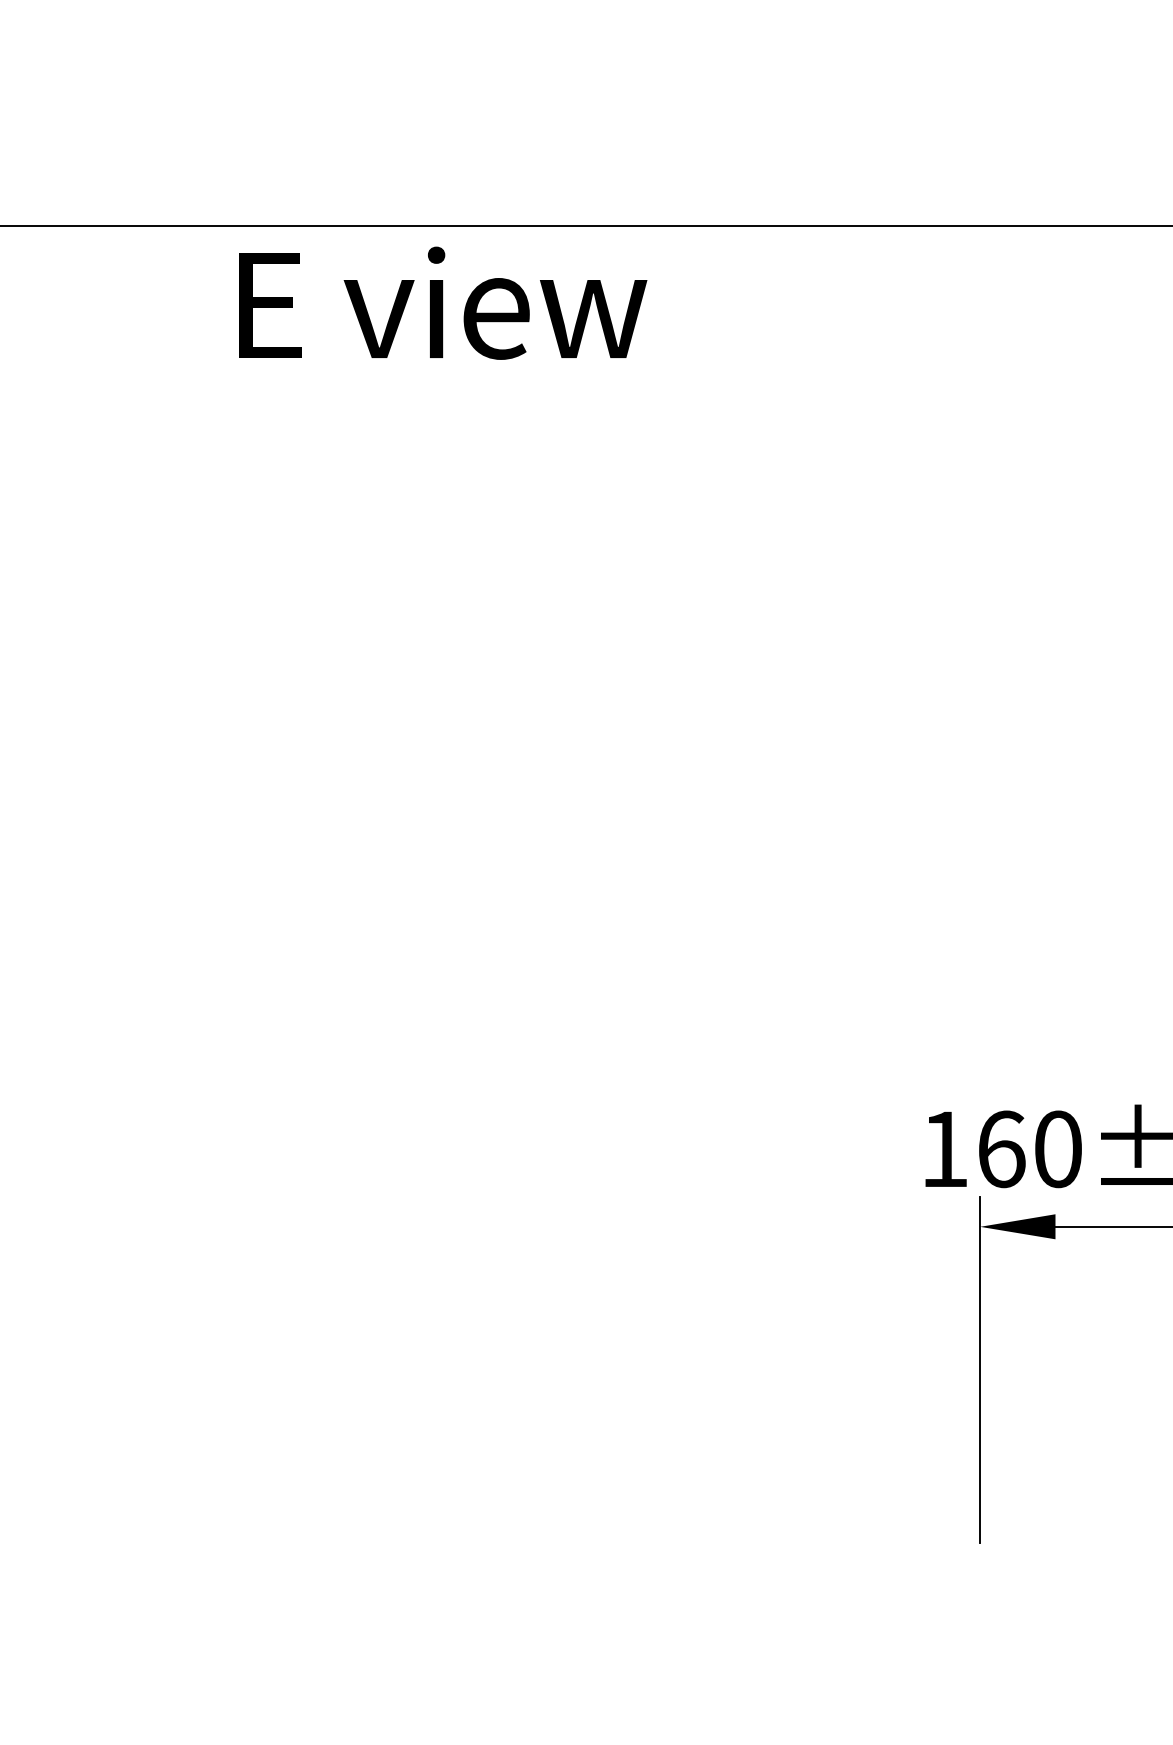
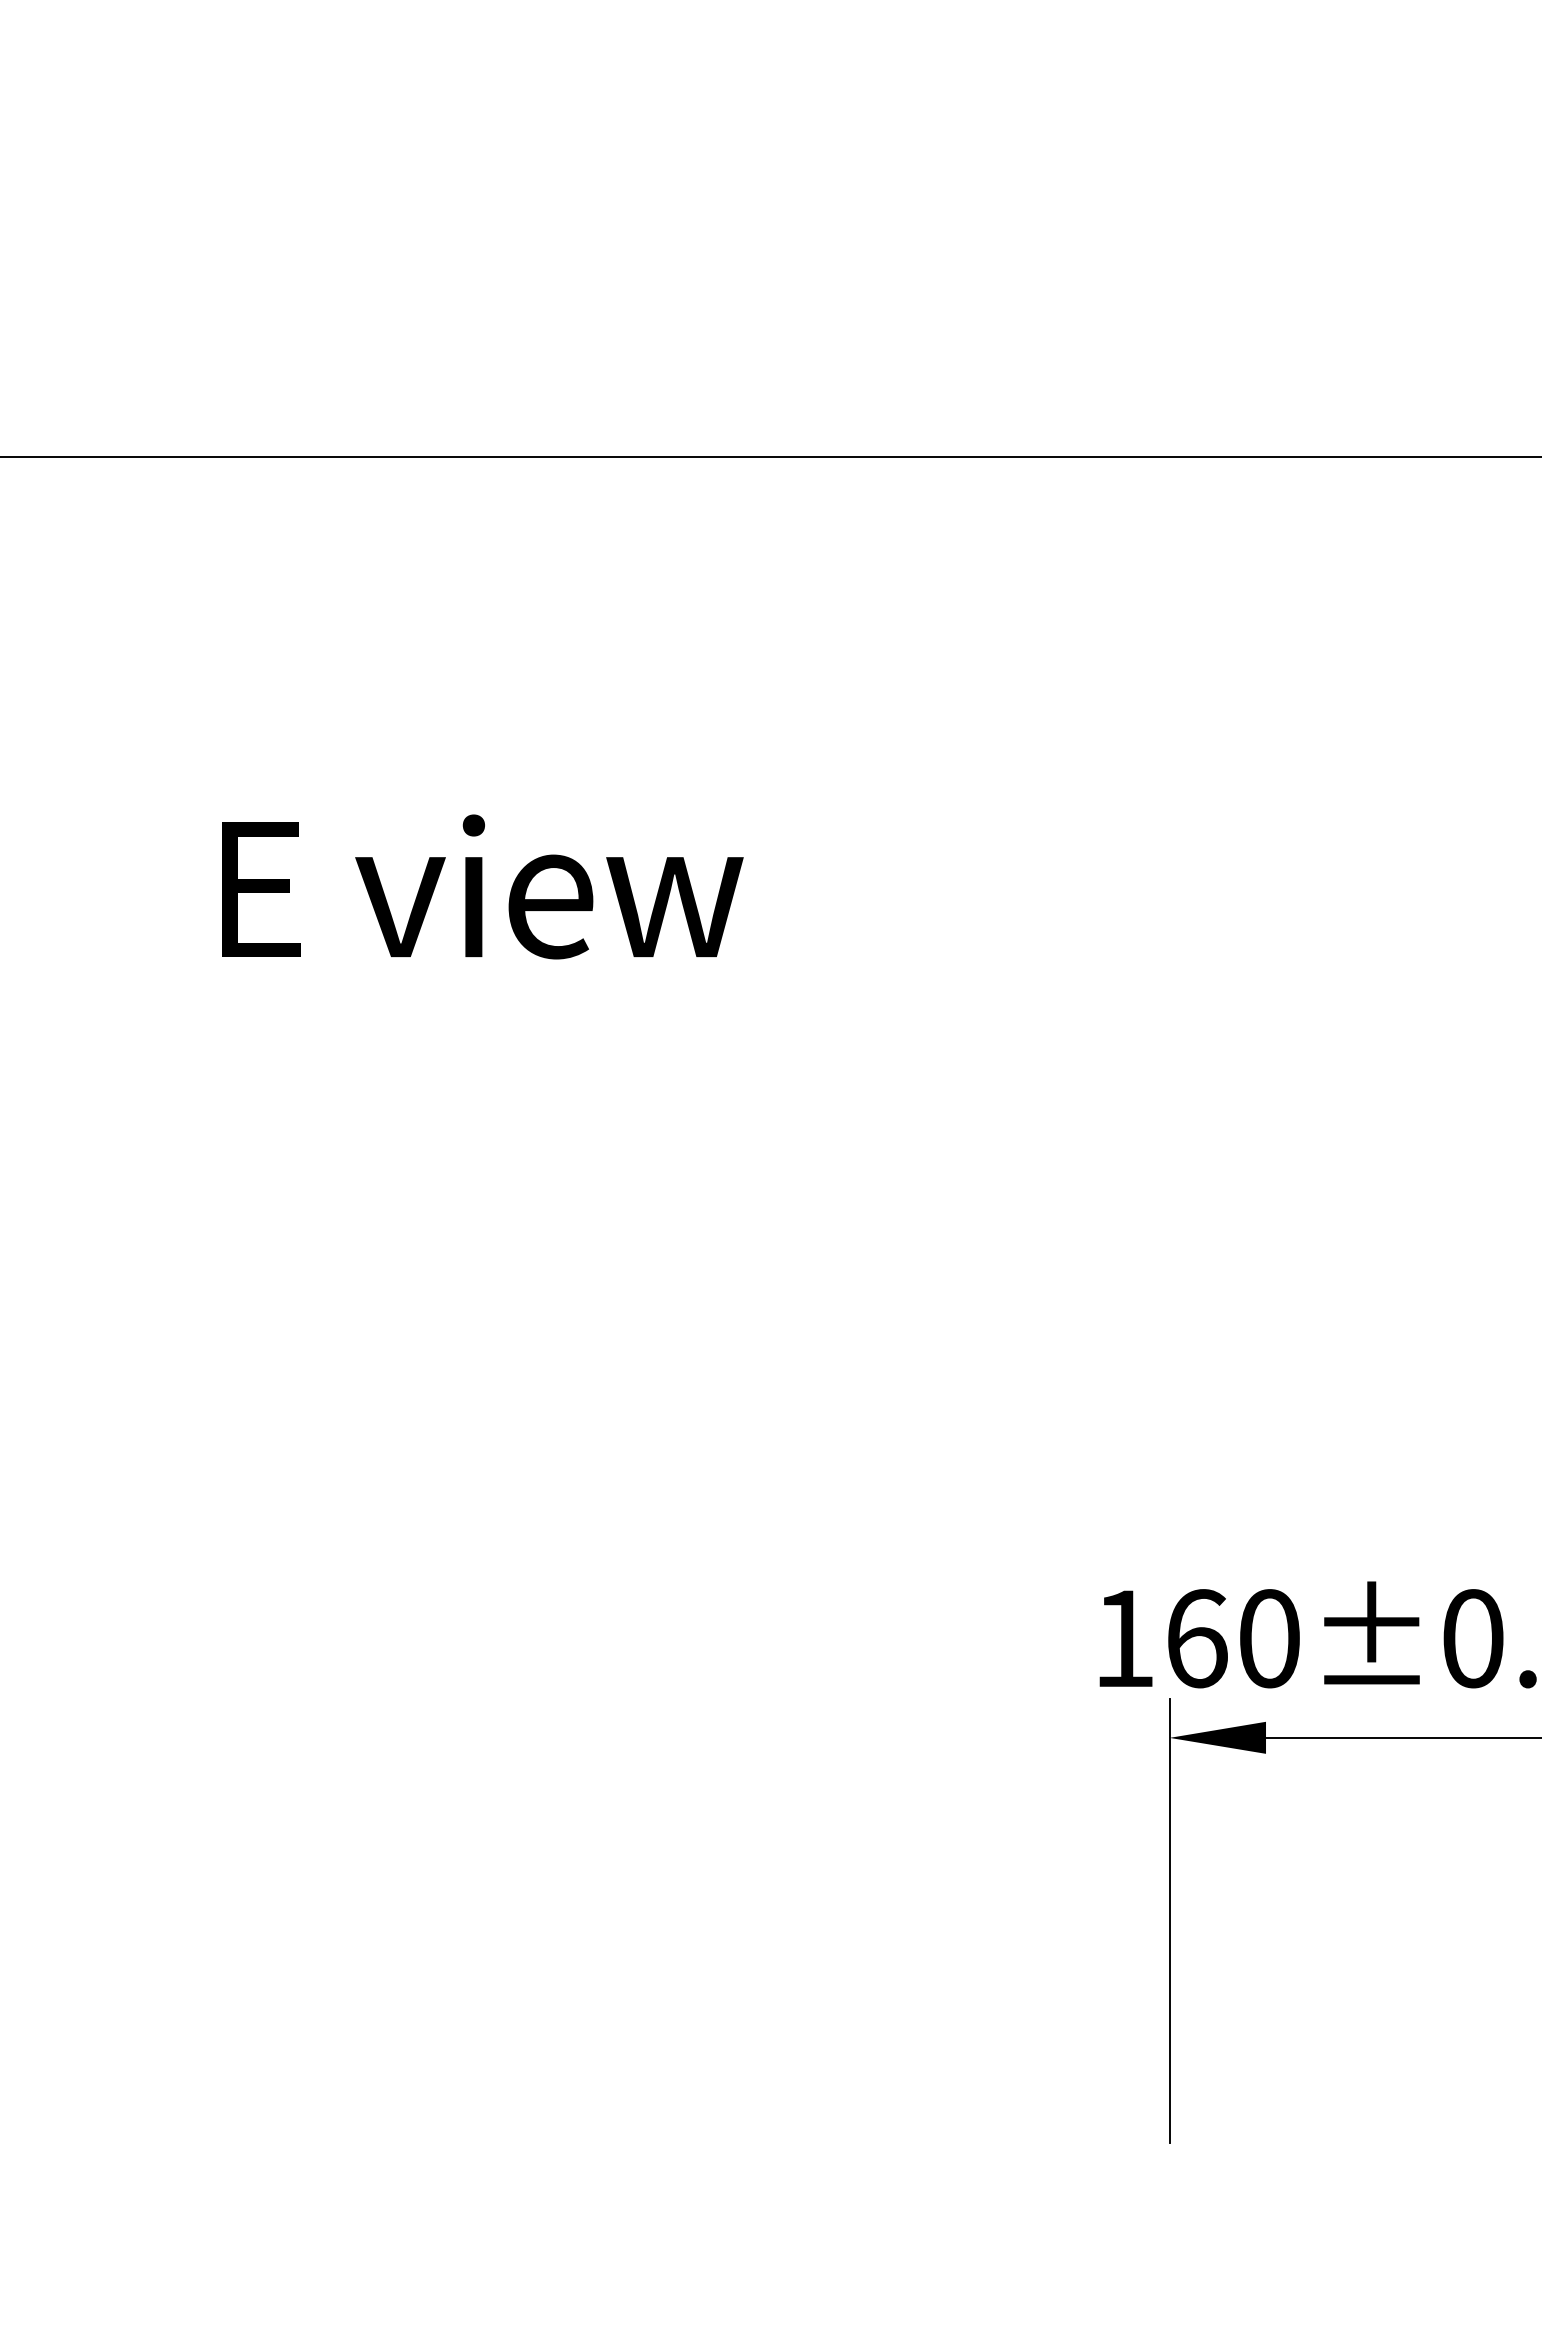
text: (443, 302) -> (482, 886), moved

